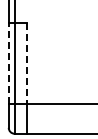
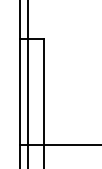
line: (8, 63) -> (19, 91), dashed -> solid
line: (27, 63) -> (44, 91), dashed -> solid

